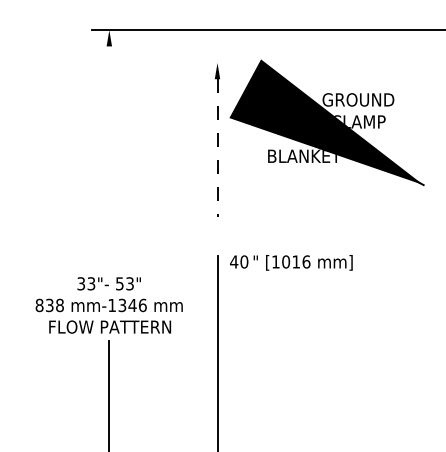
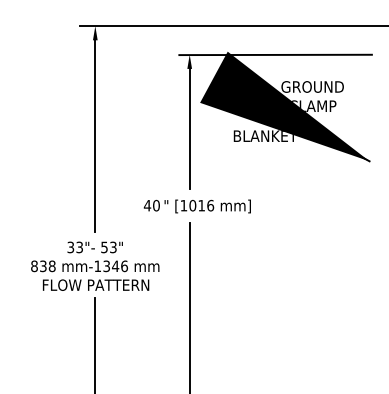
line: (315, 63) -> (275, 55), added
line: (217, 148) -> (189, 129), dashed -> solid
line: (109, 155) -> (95, 135), added
text: (291, 262) -> (197, 206), moved

